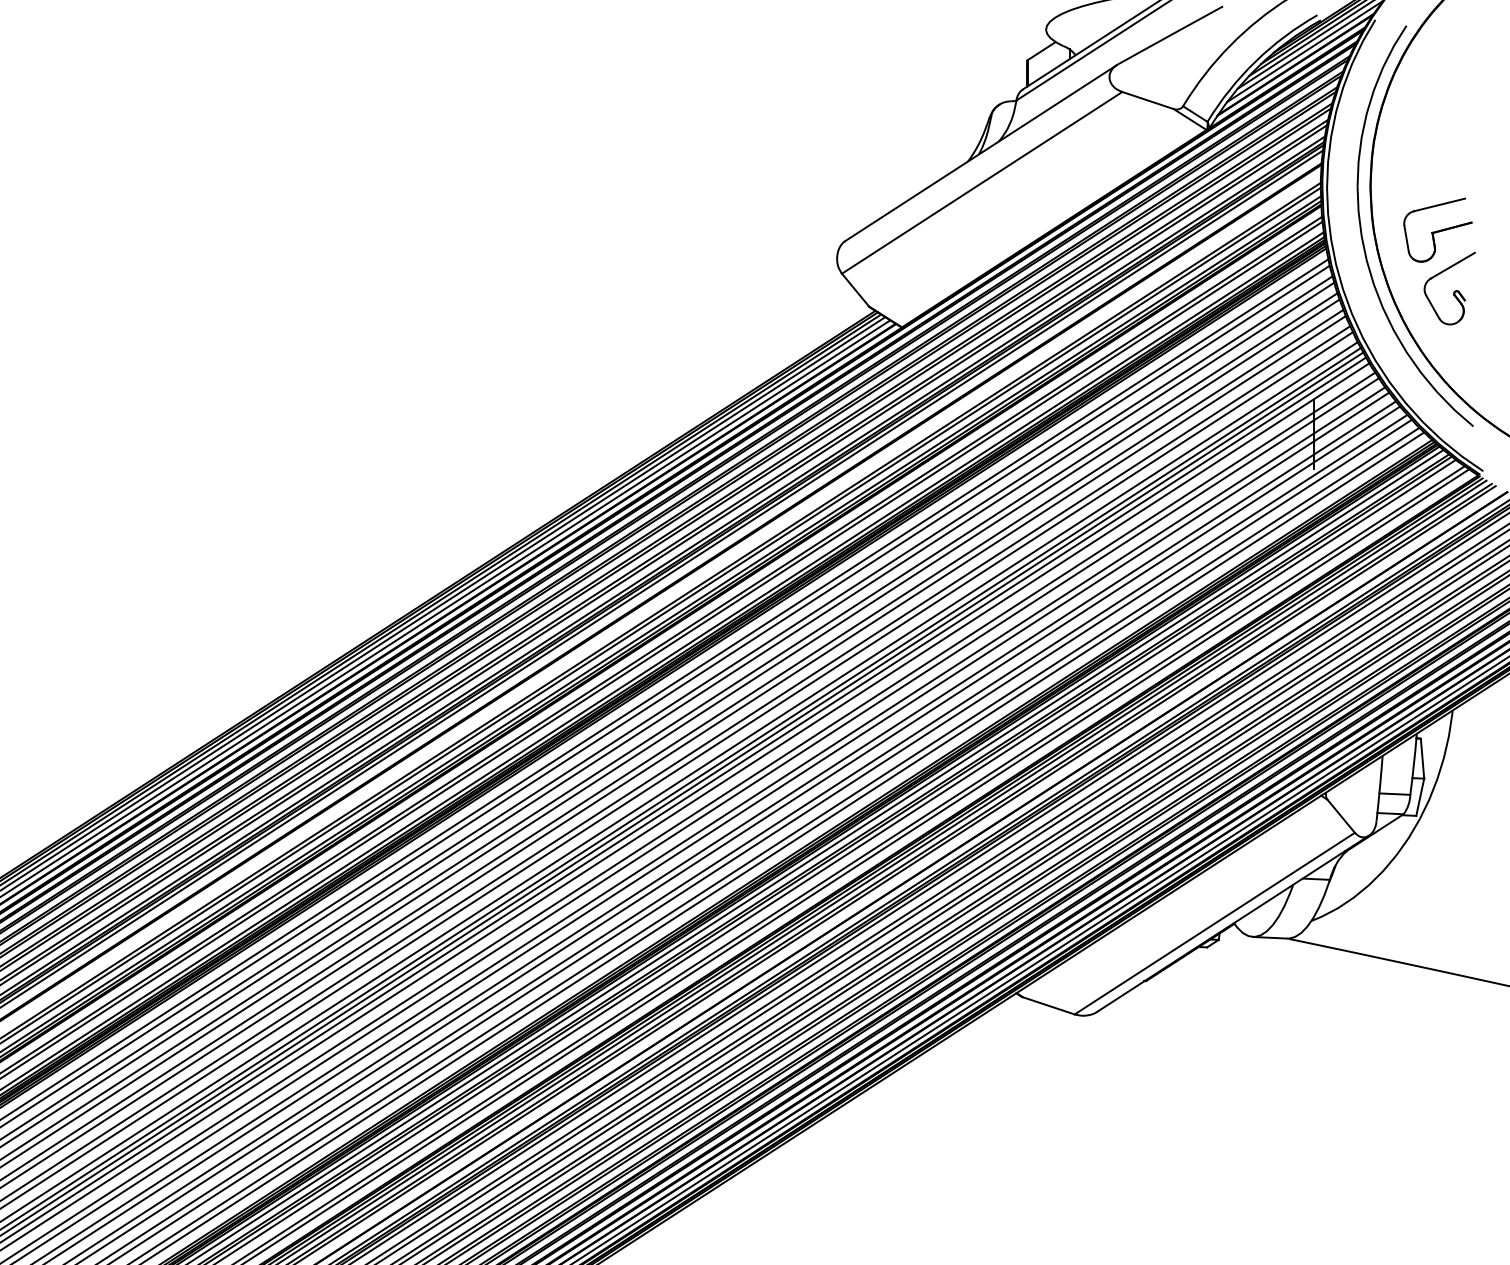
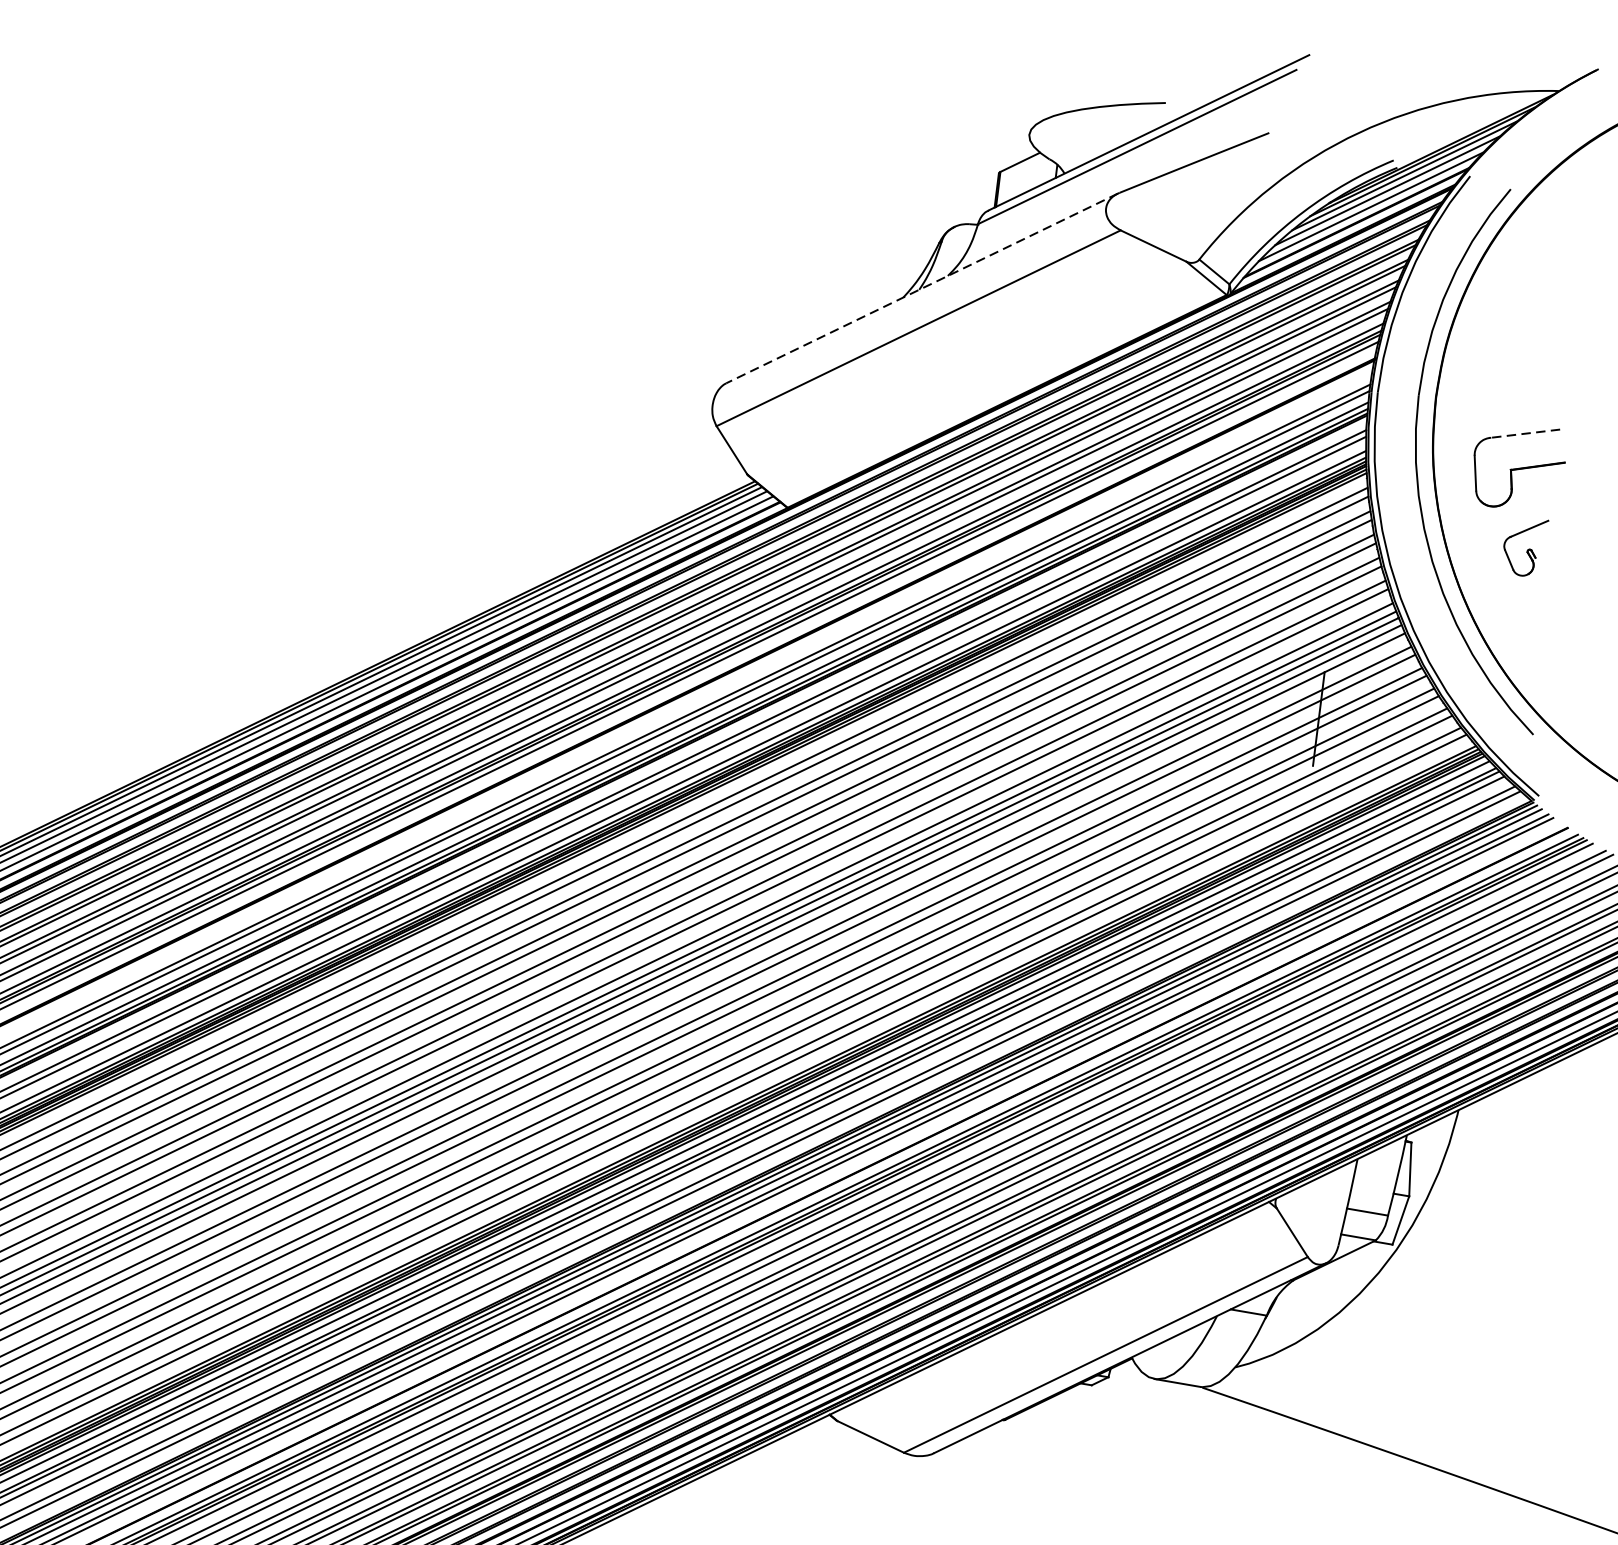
line: (981, 153) -> (922, 289), solid -> dashed
line: (1439, 205) -> (1524, 434), solid -> dashed
part: (1449, 288) -> (1524, 546), size x0.6

